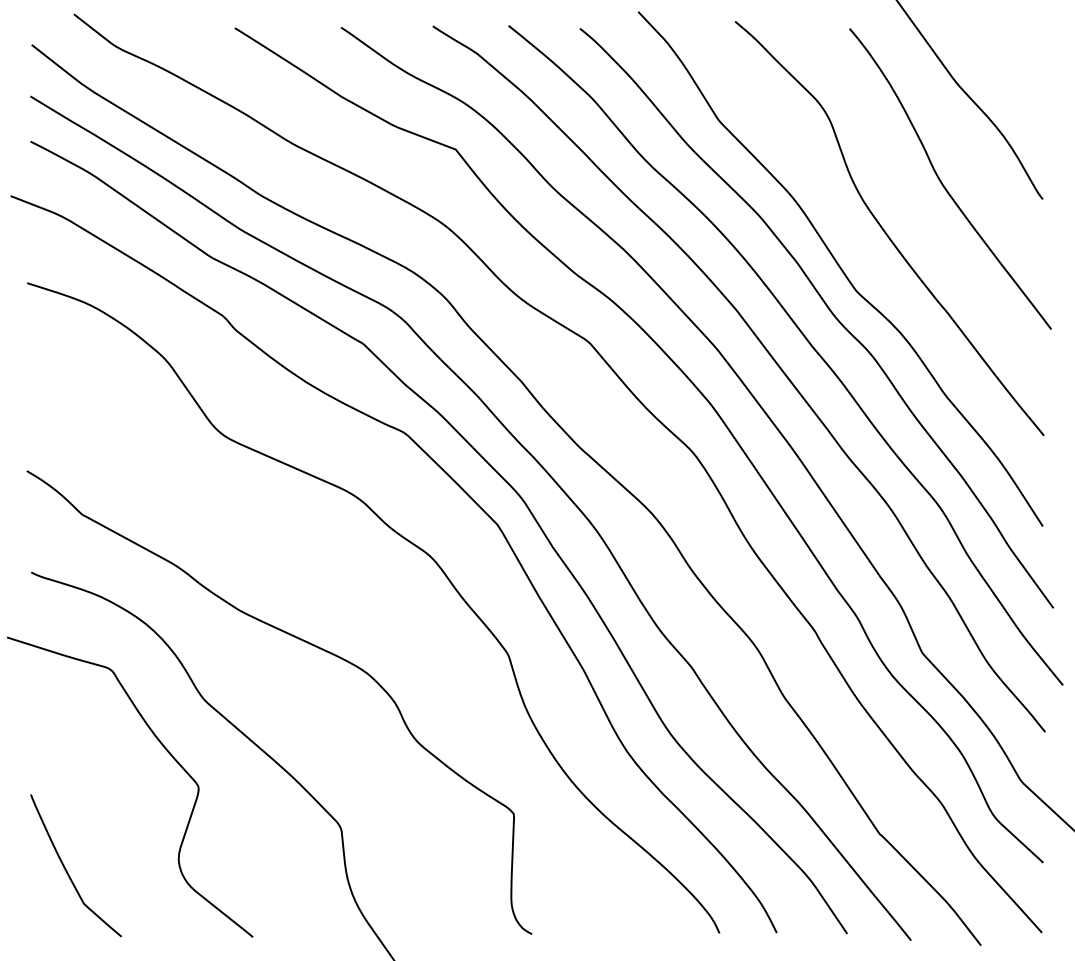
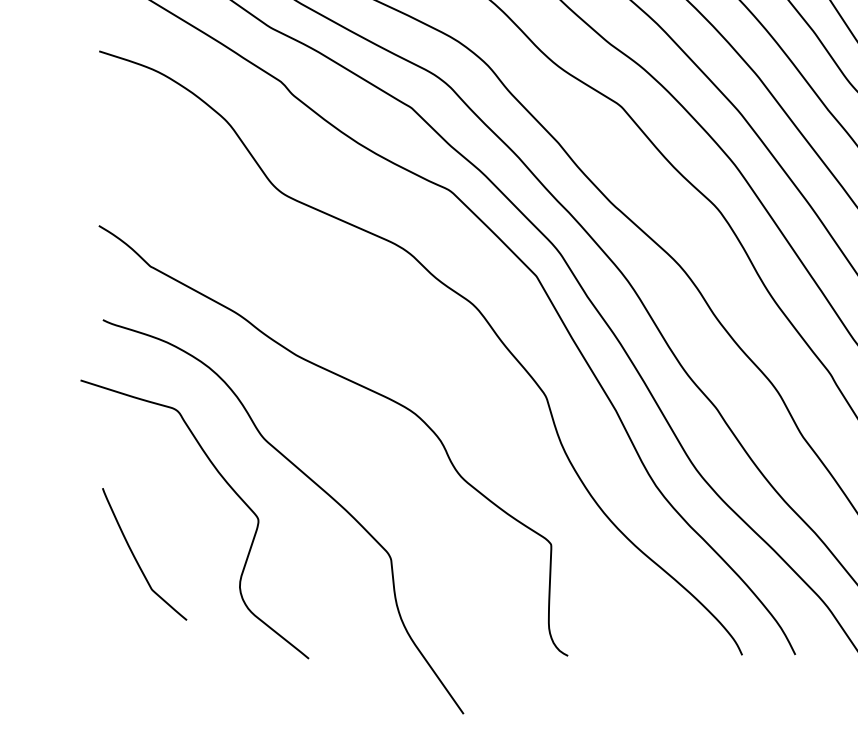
curve: (67, 870) -> (136, 558), moved

